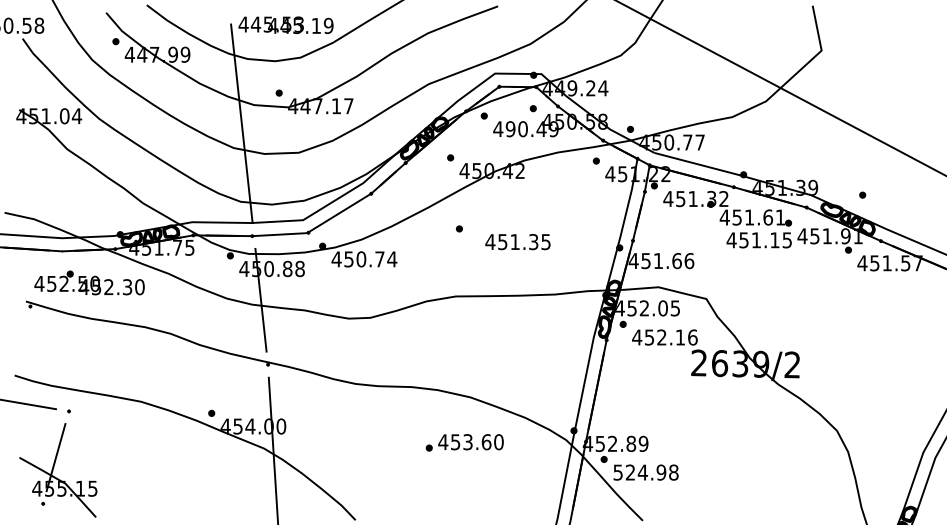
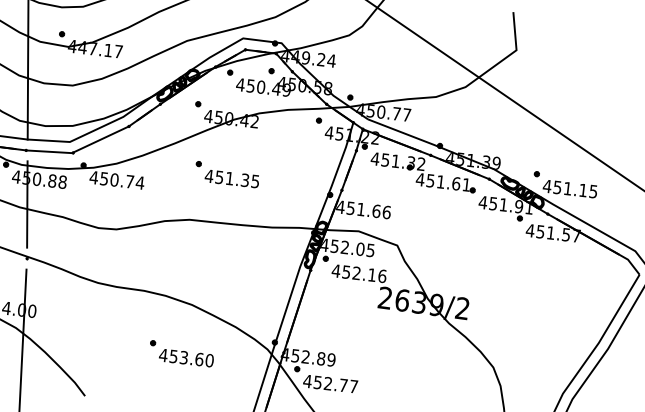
text: (510, 128) -> (250, 85), 490.49 -> 450.49
text: (758, 240) -> (569, 189), moved
text: (517, 242) -> (231, 179), moved
text: (470, 442) -> (186, 358), moved
text: (645, 472) -> (330, 383), 524.98 -> 452.77

